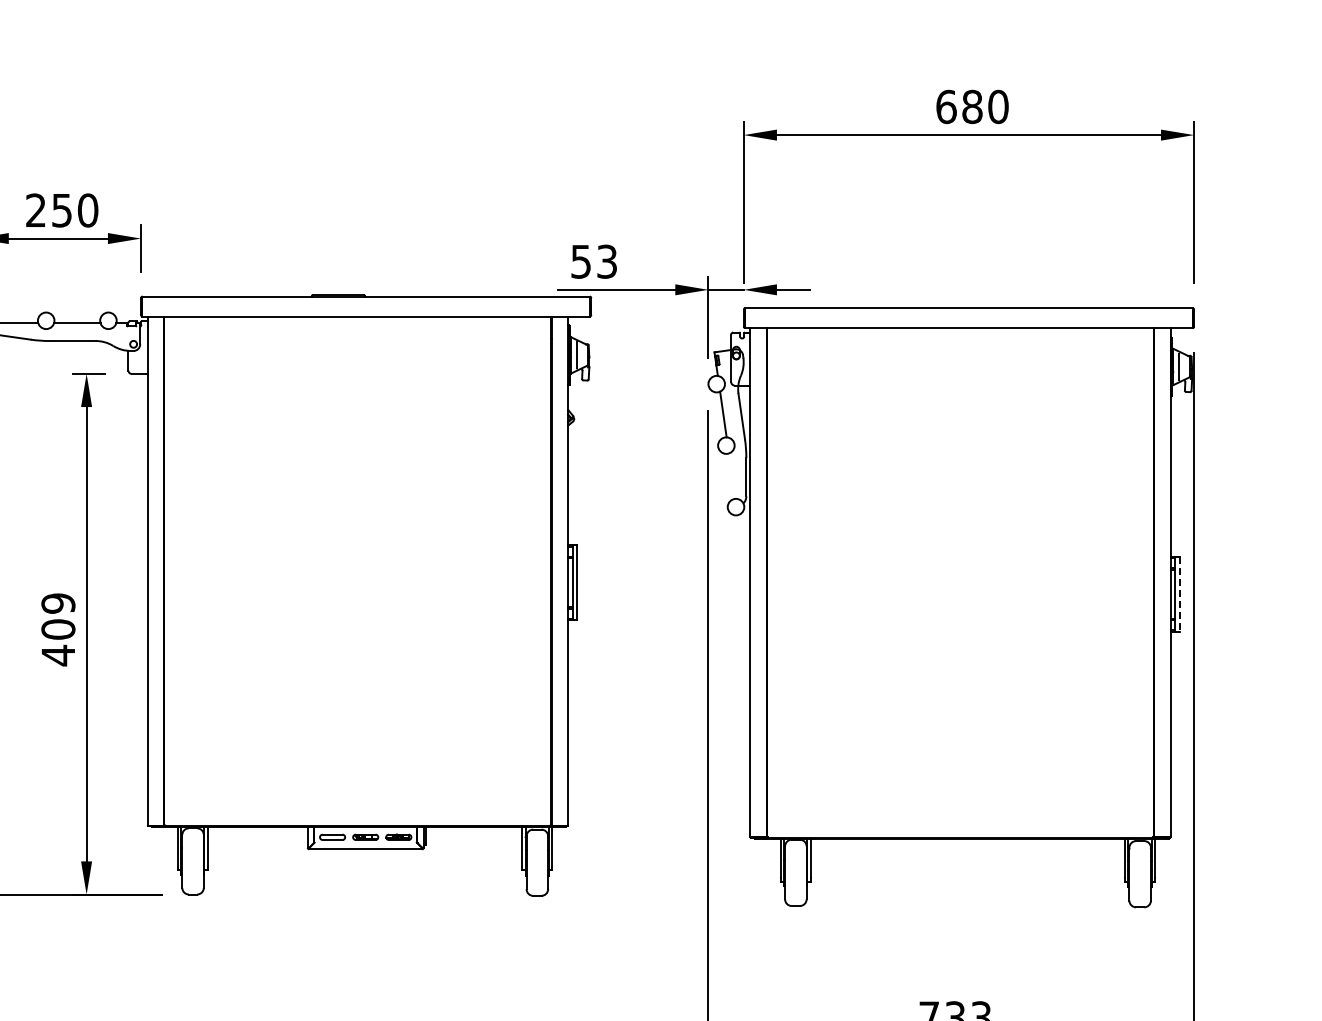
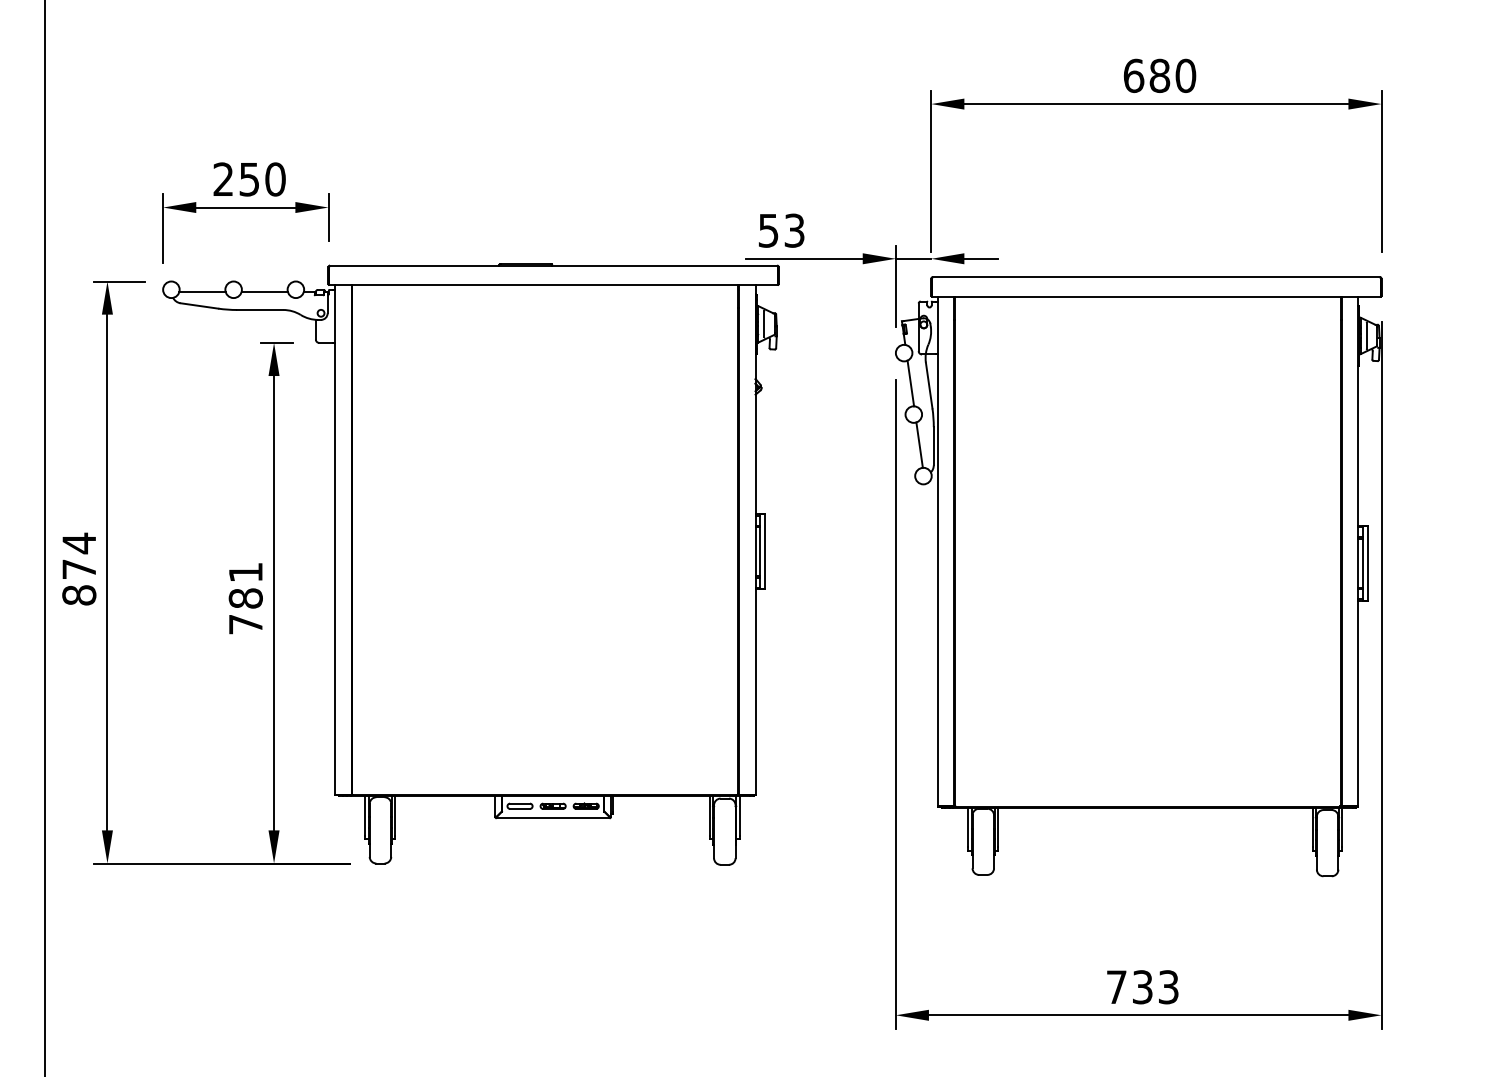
line: (732, 475) -> (919, 444), added
line: (1180, 594) -> (1367, 563), dashed -> solid
text: (58, 629) -> (245, 598), 409 -> 781

